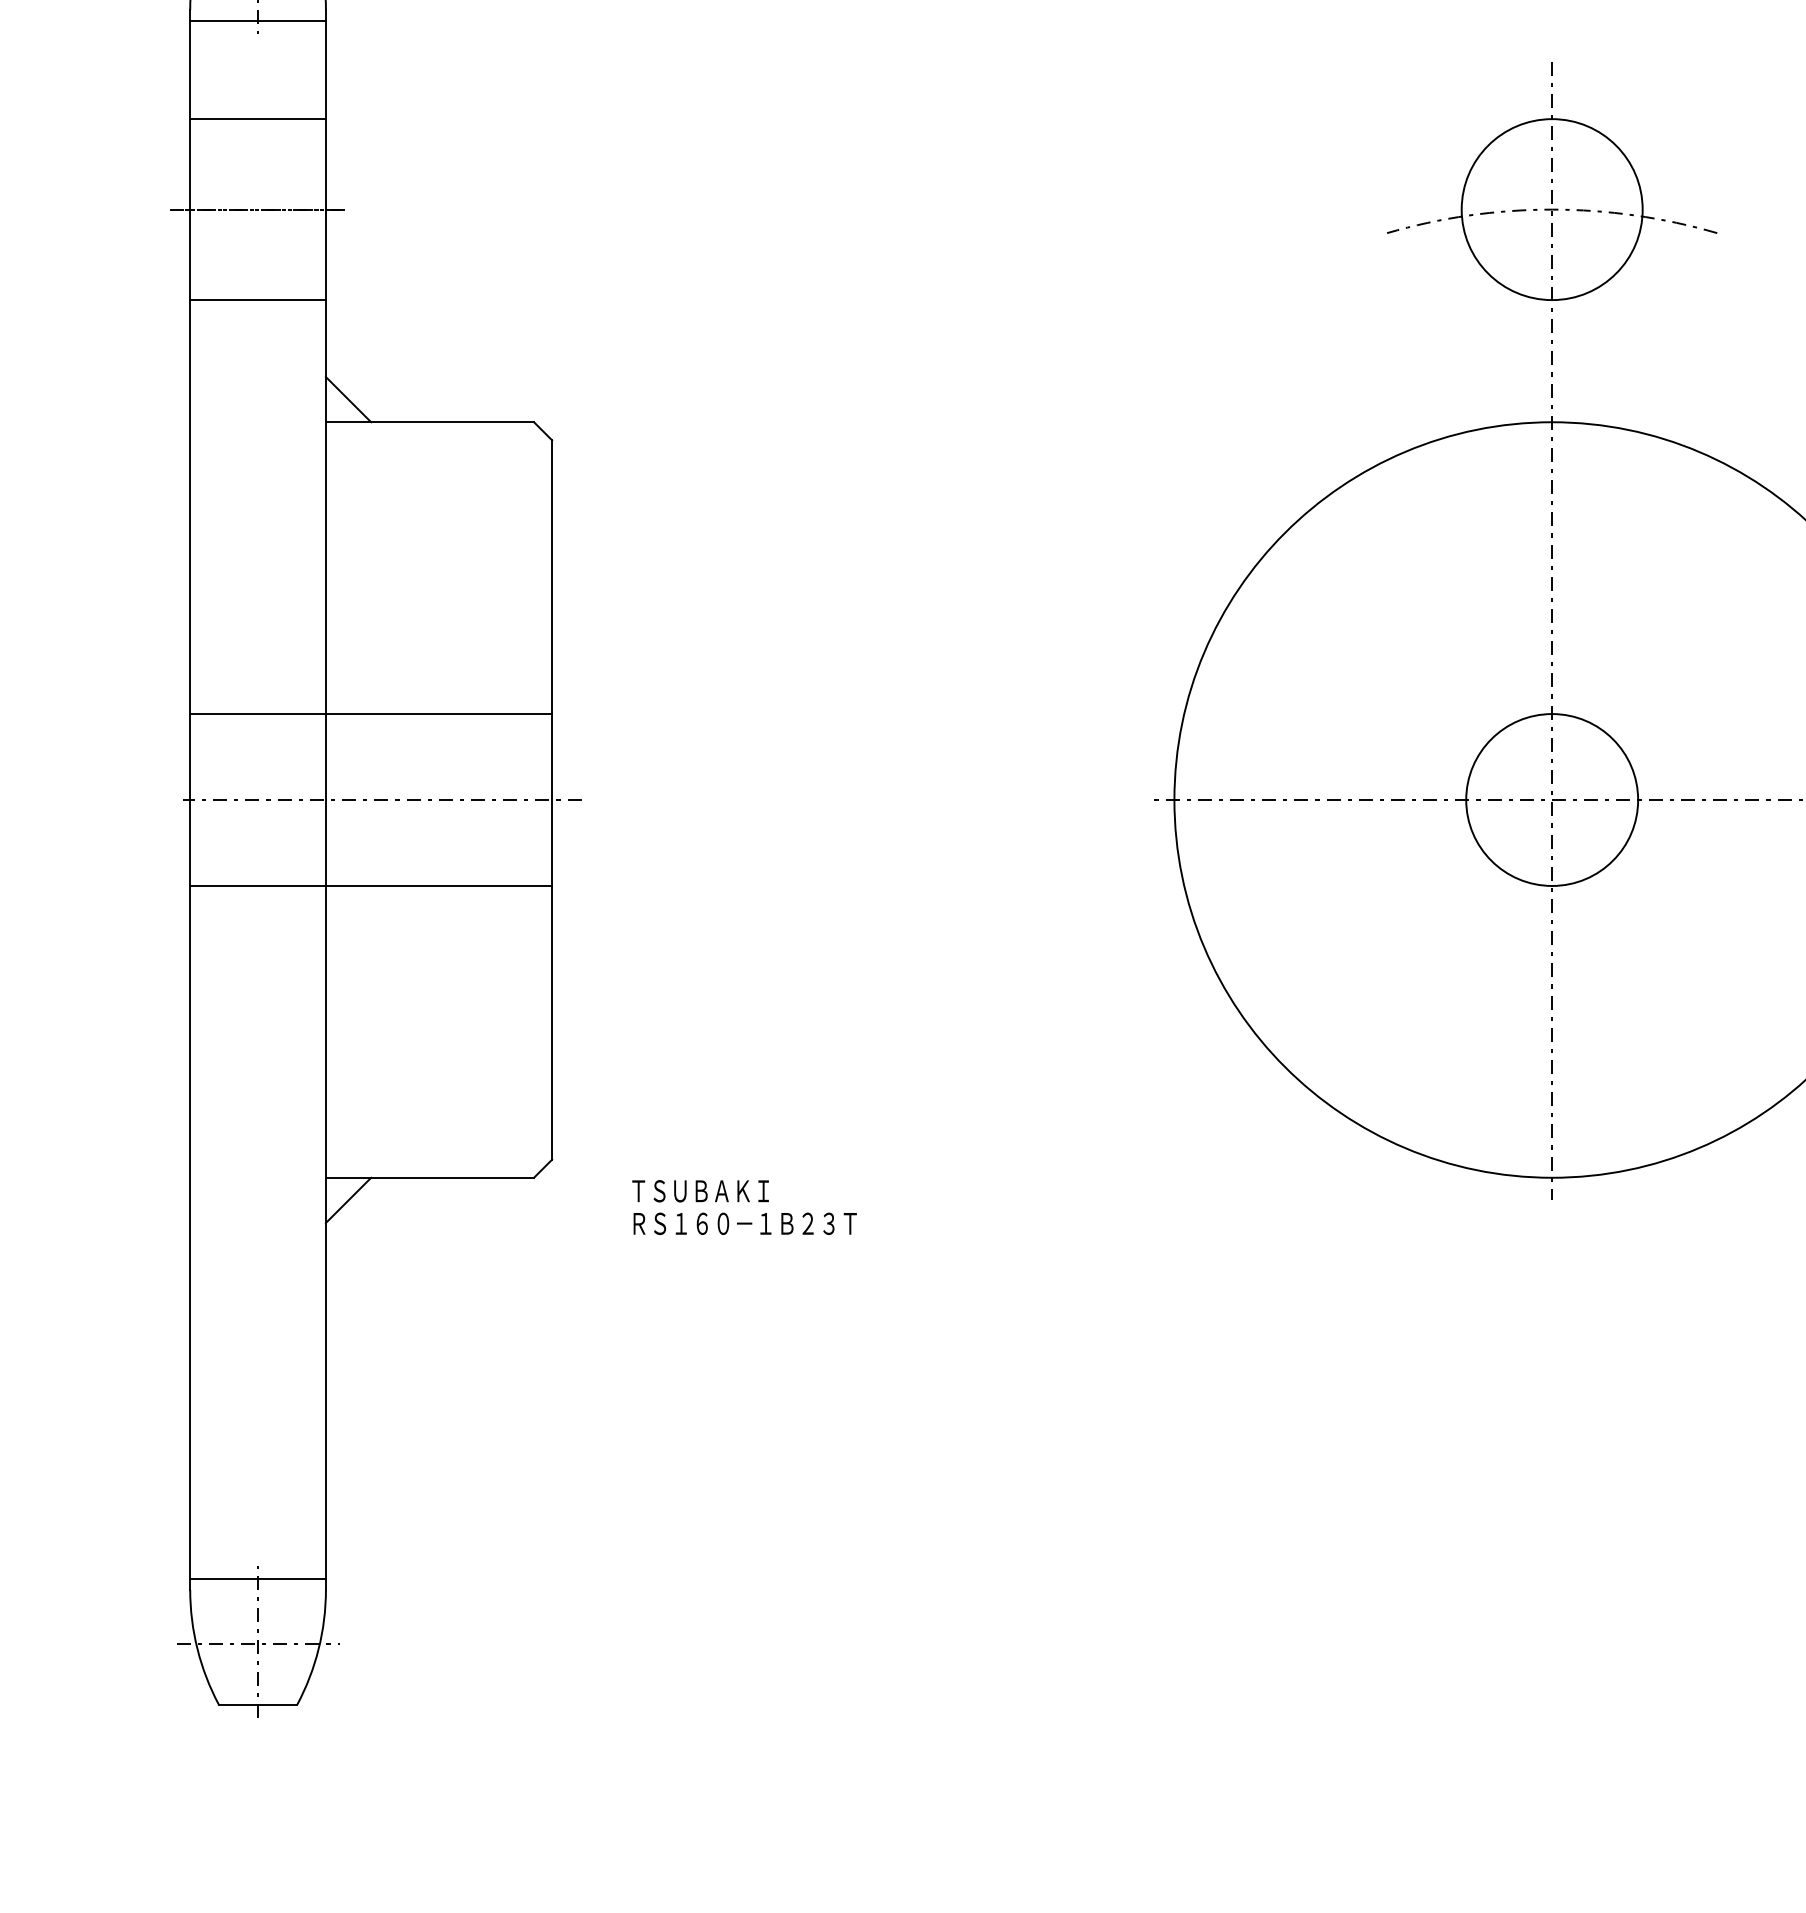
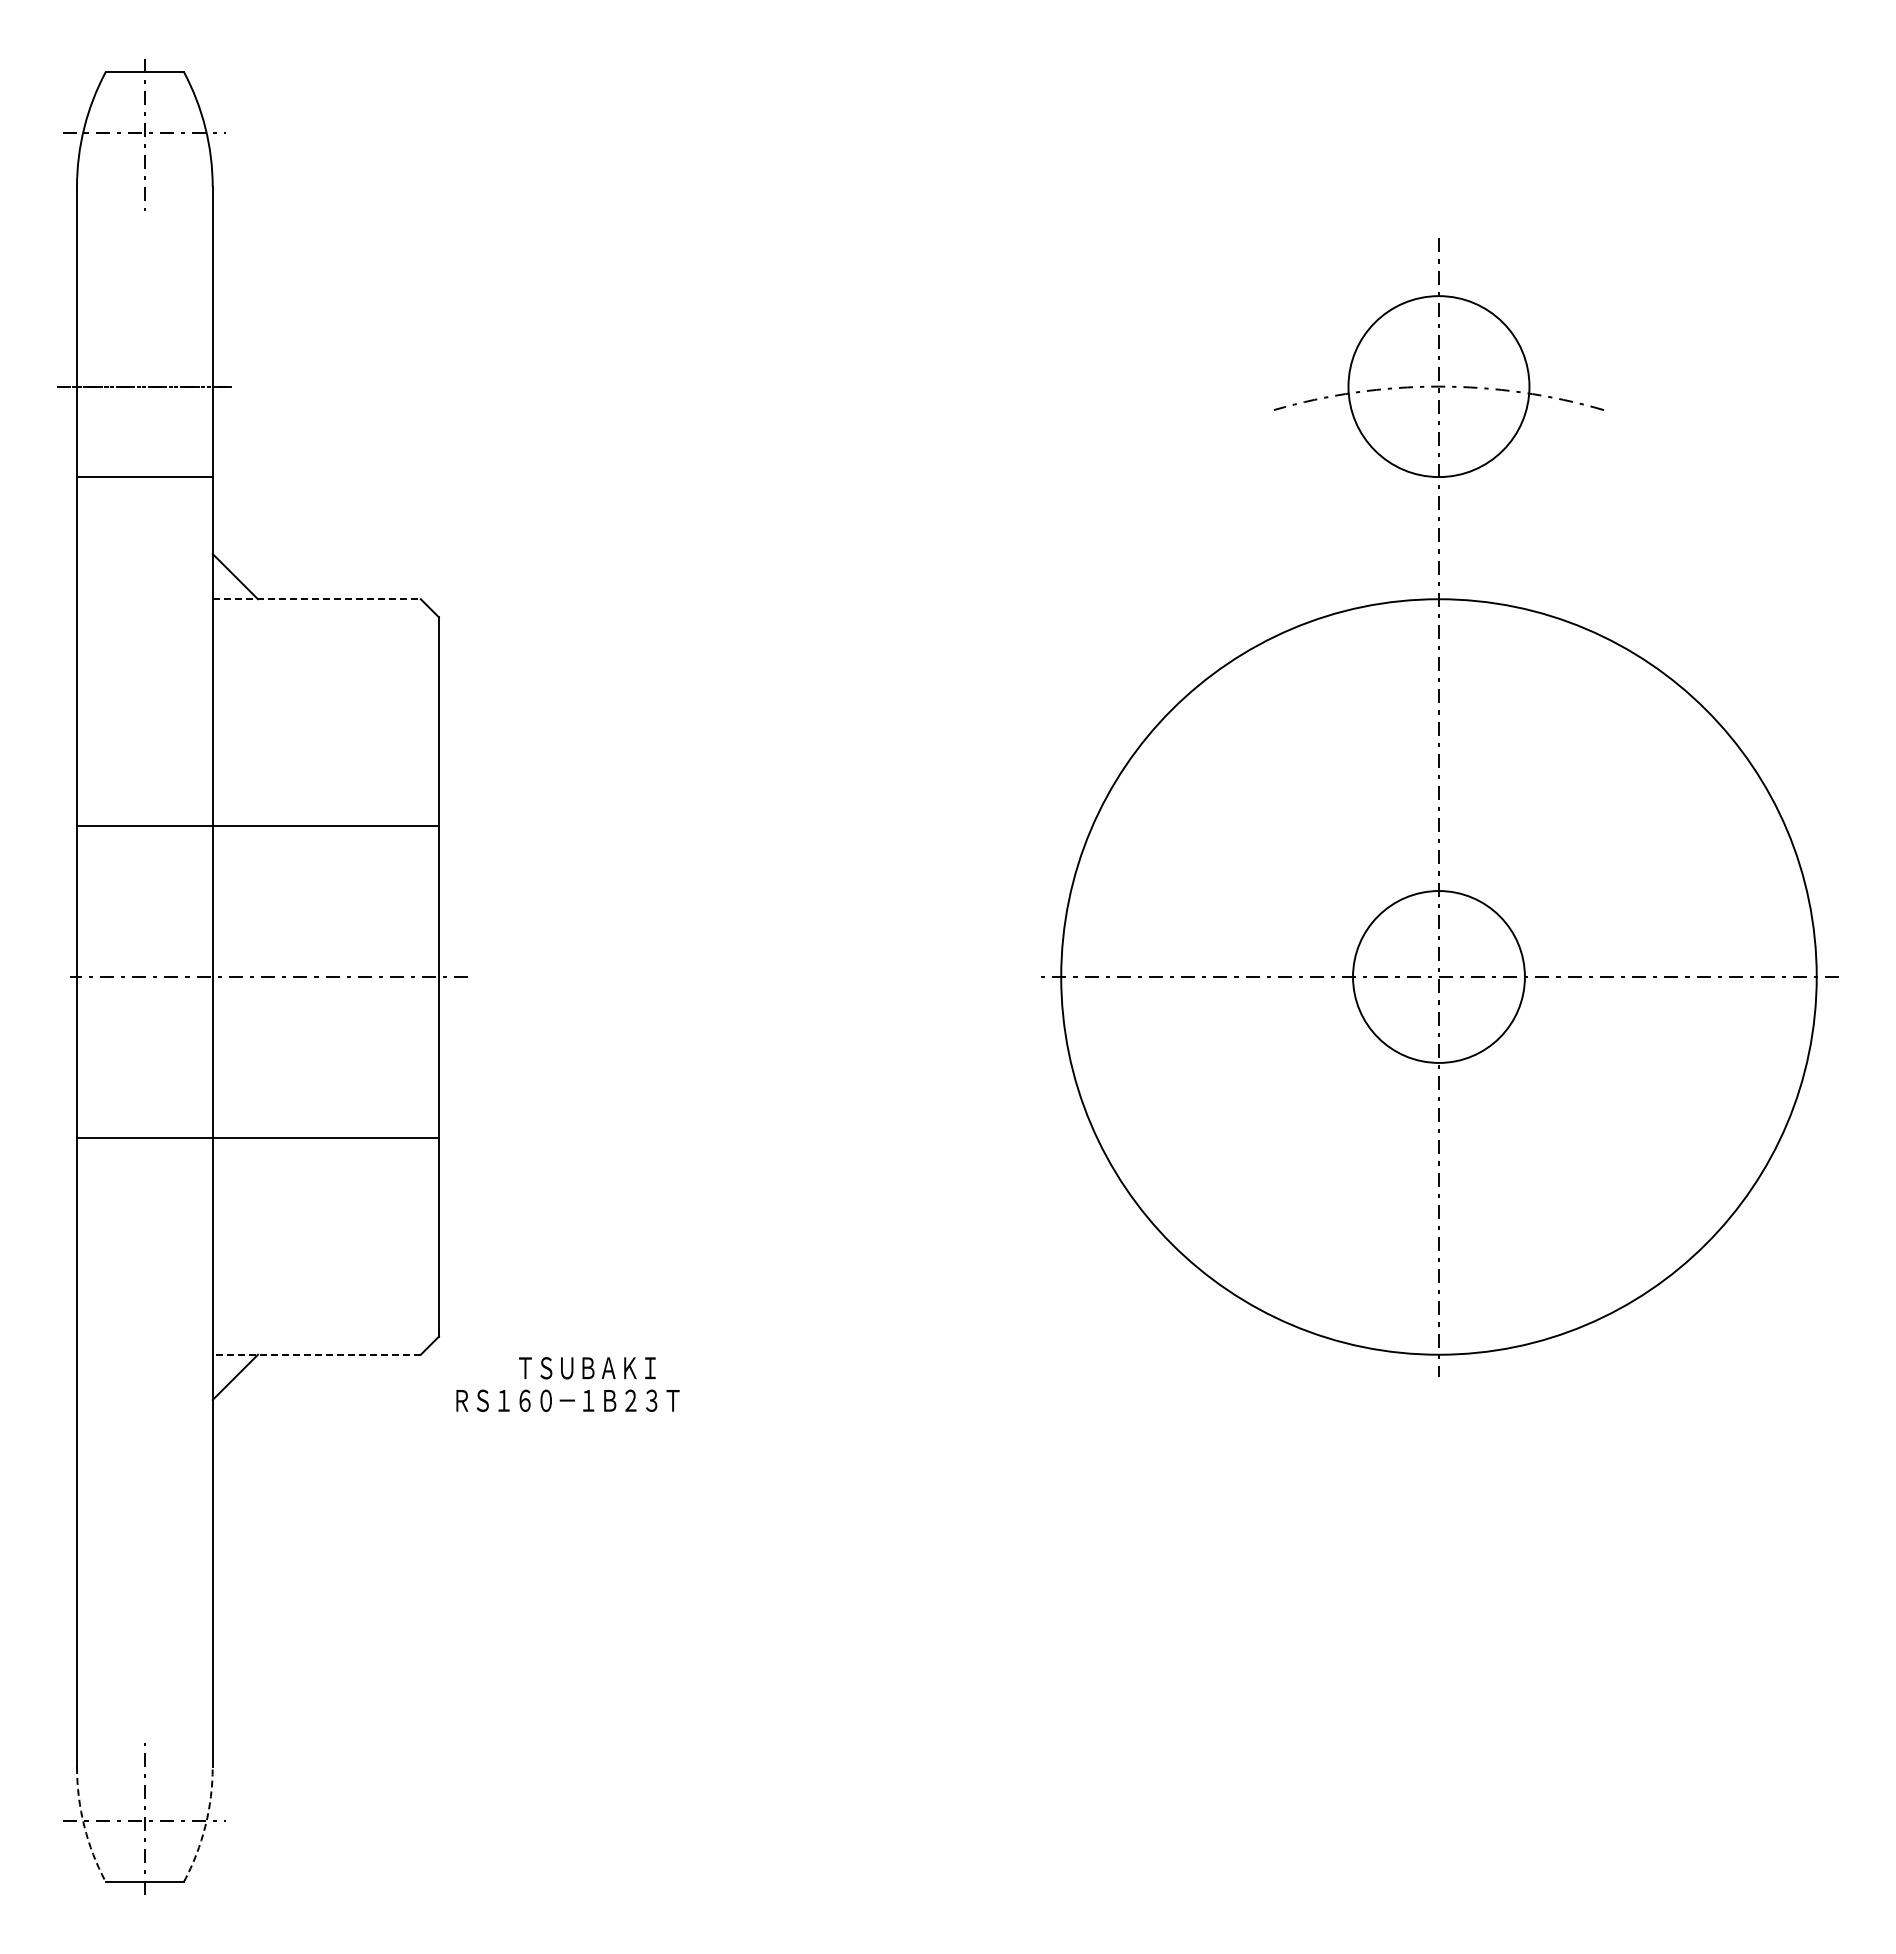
line: (257, 20) -> (144, 197), removed
line: (257, 119) -> (144, 296), removed
line: (430, 422) -> (317, 599), solid -> dashed
line: (370, 714) -> (257, 826), moved
line: (370, 885) -> (257, 1137), moved
line: (429, 1177) -> (316, 1354), solid -> dashed
text: (744, 1223) -> (567, 1400), moved
line: (257, 1579) -> (144, 1756), removed
arc: (197, 1649) -> (84, 1826), solid -> dashed
arc: (318, 1649) -> (205, 1826), solid -> dashed

